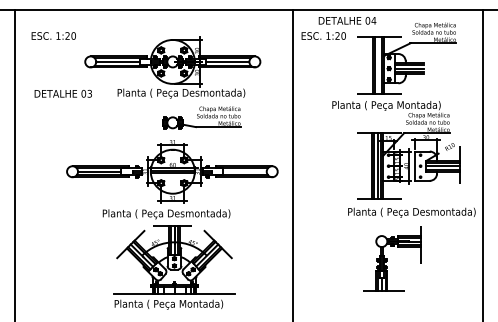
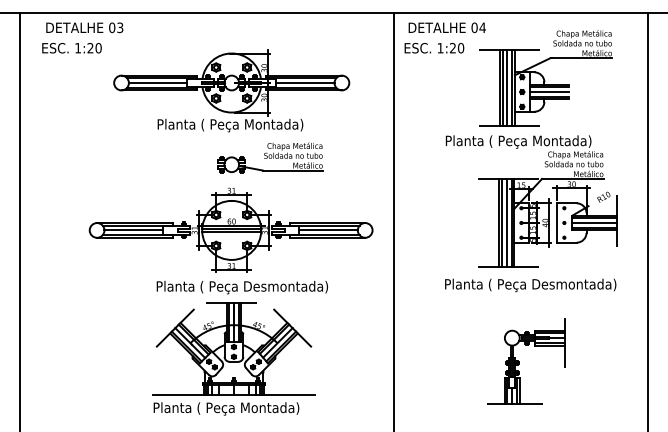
text: (346, 20) -> (446, 27), moved
line: (378, 65) -> (507, 87), added
text: (214, 92) -> (287, 124), Planta ( Peça Desmontada) -> Planta ( Peça Montada)
text: (63, 93) -> (84, 27), moved
line: (244, 171) -> (328, 230), added
text: (411, 212) -> (530, 285), moved
text: (165, 214) -> (241, 287), moved
part: (387, 258) -> (519, 361), moved

